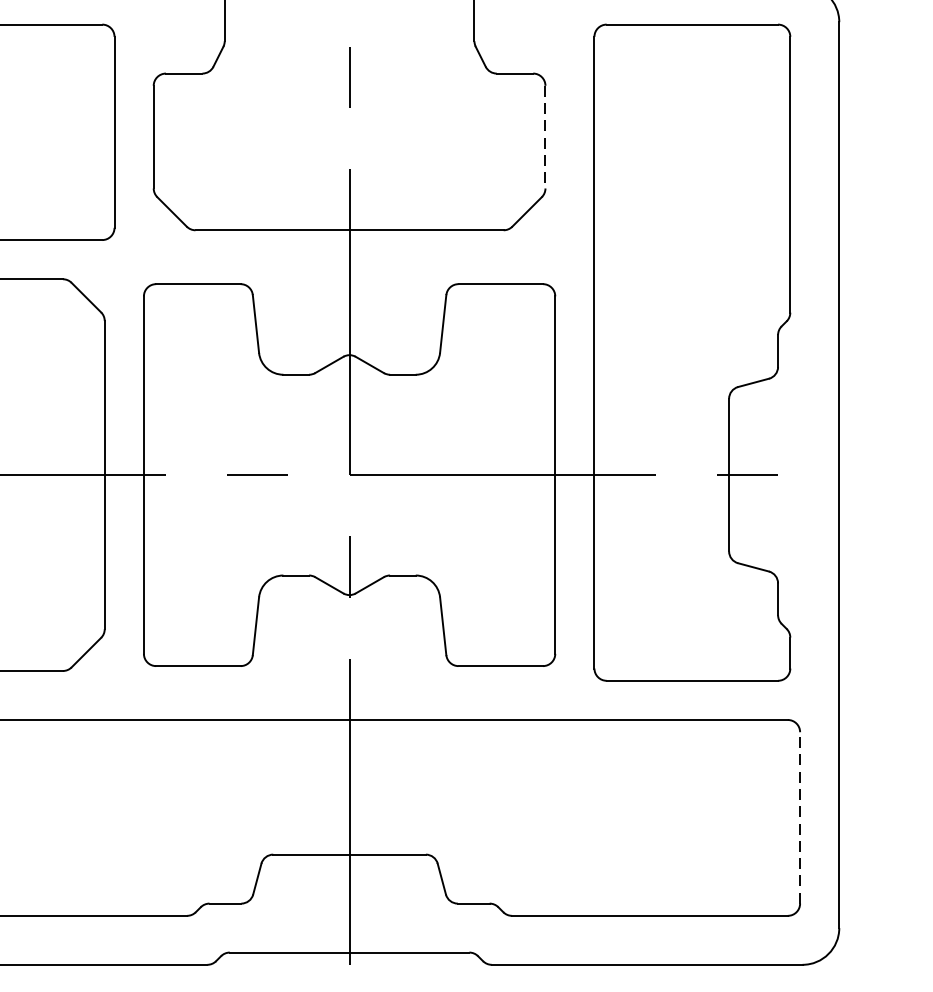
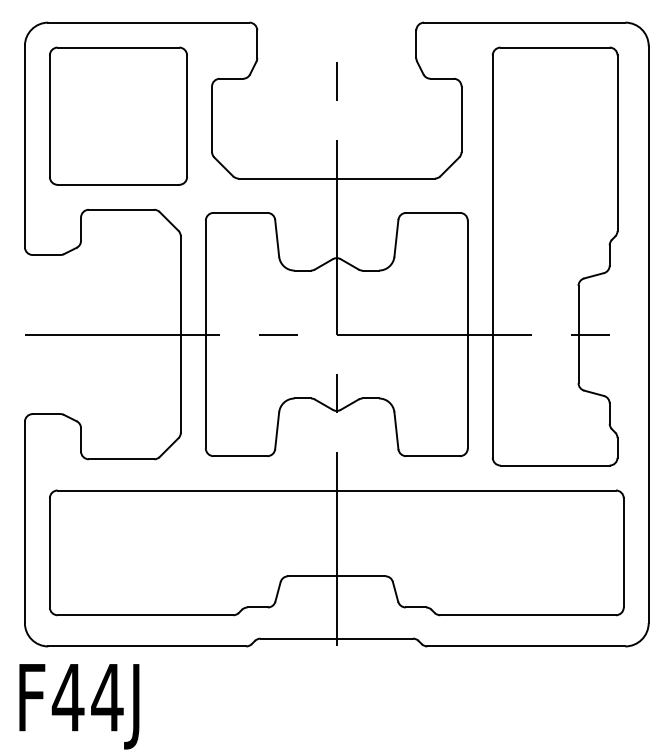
line: (545, 137) -> (461, 119), dashed -> solid
line: (799, 817) -> (623, 552), dashed -> solid

